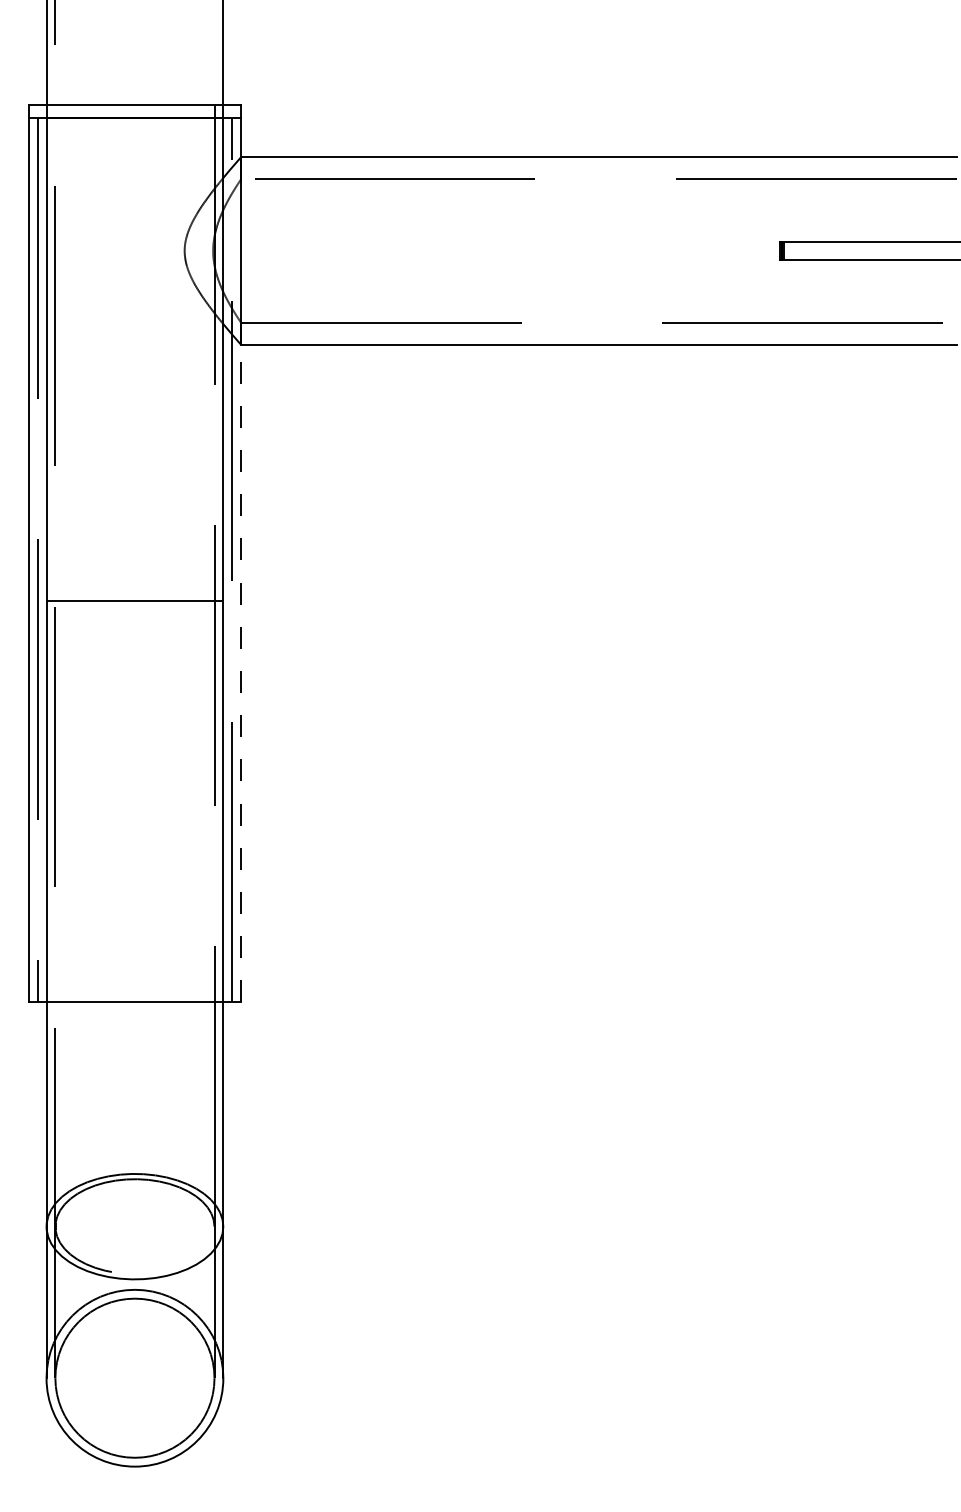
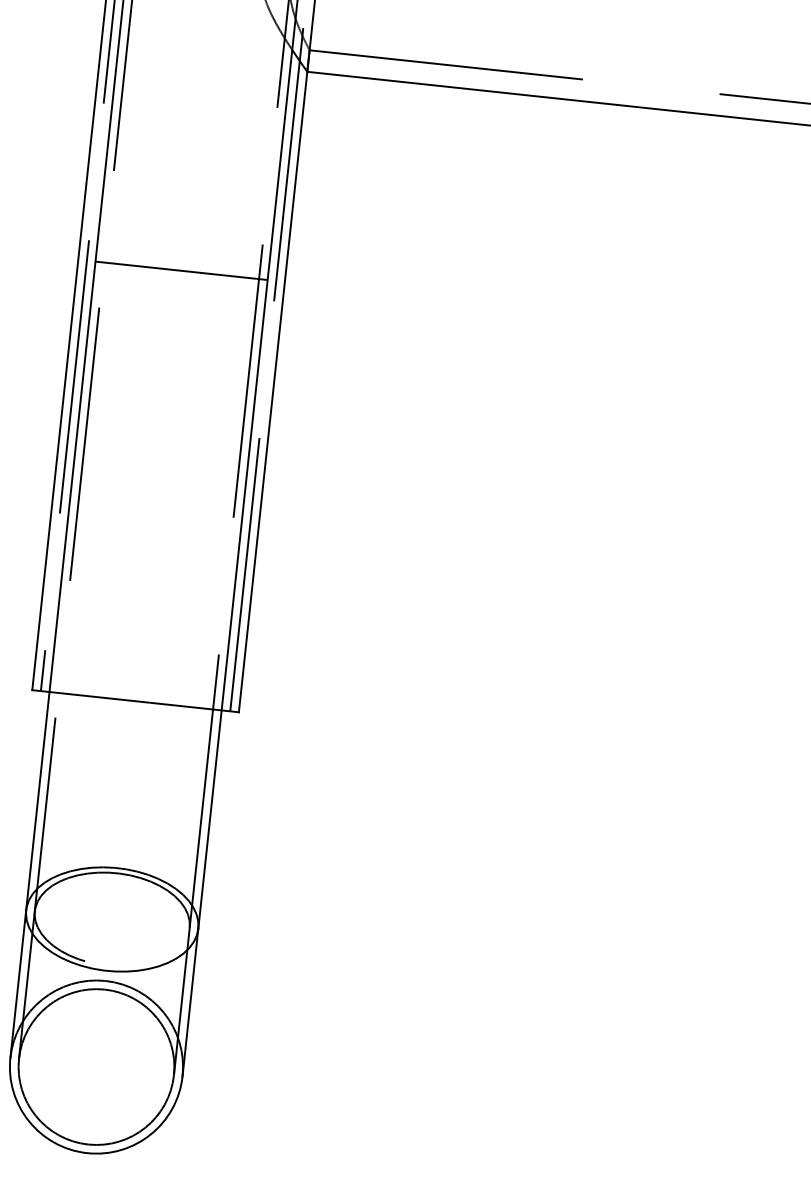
line: (134, 601) -> (181, 270), moved
line: (241, 673) -> (273, 391), dashed -> solid

